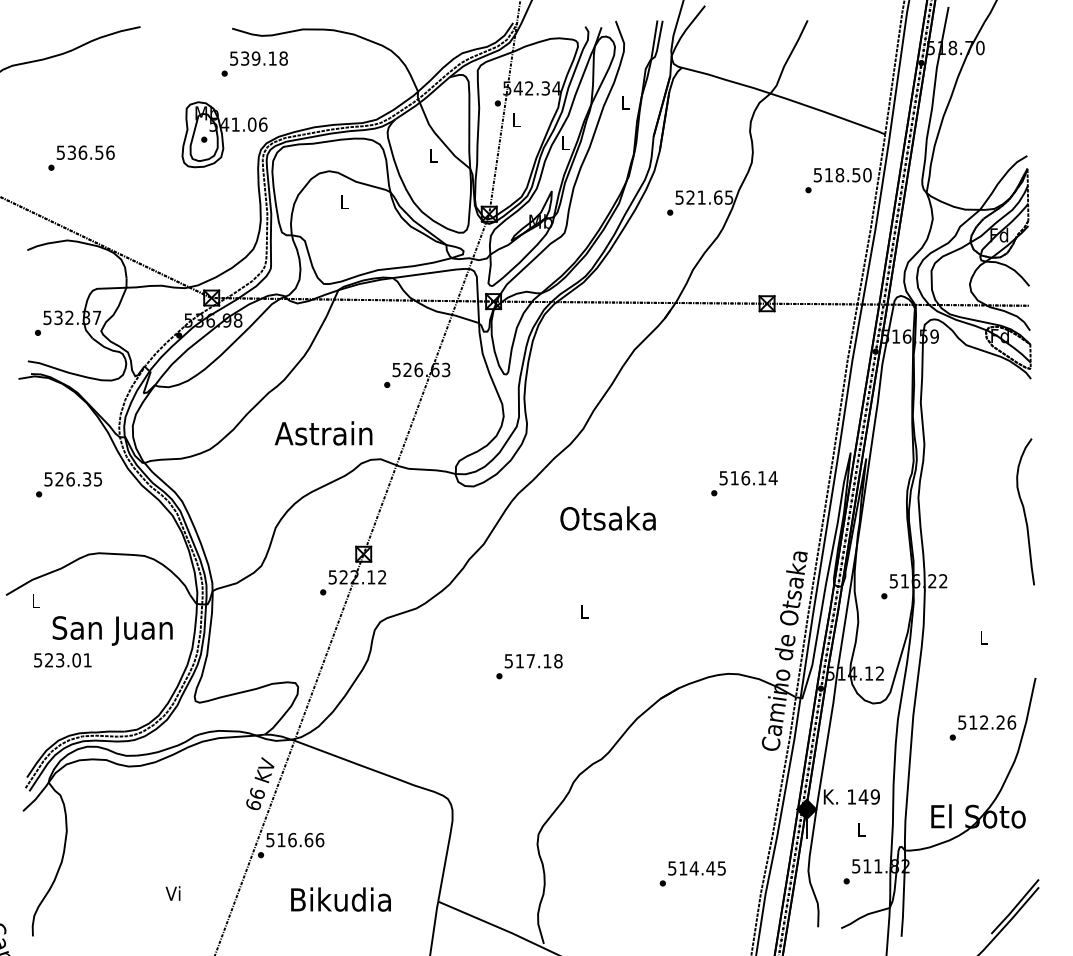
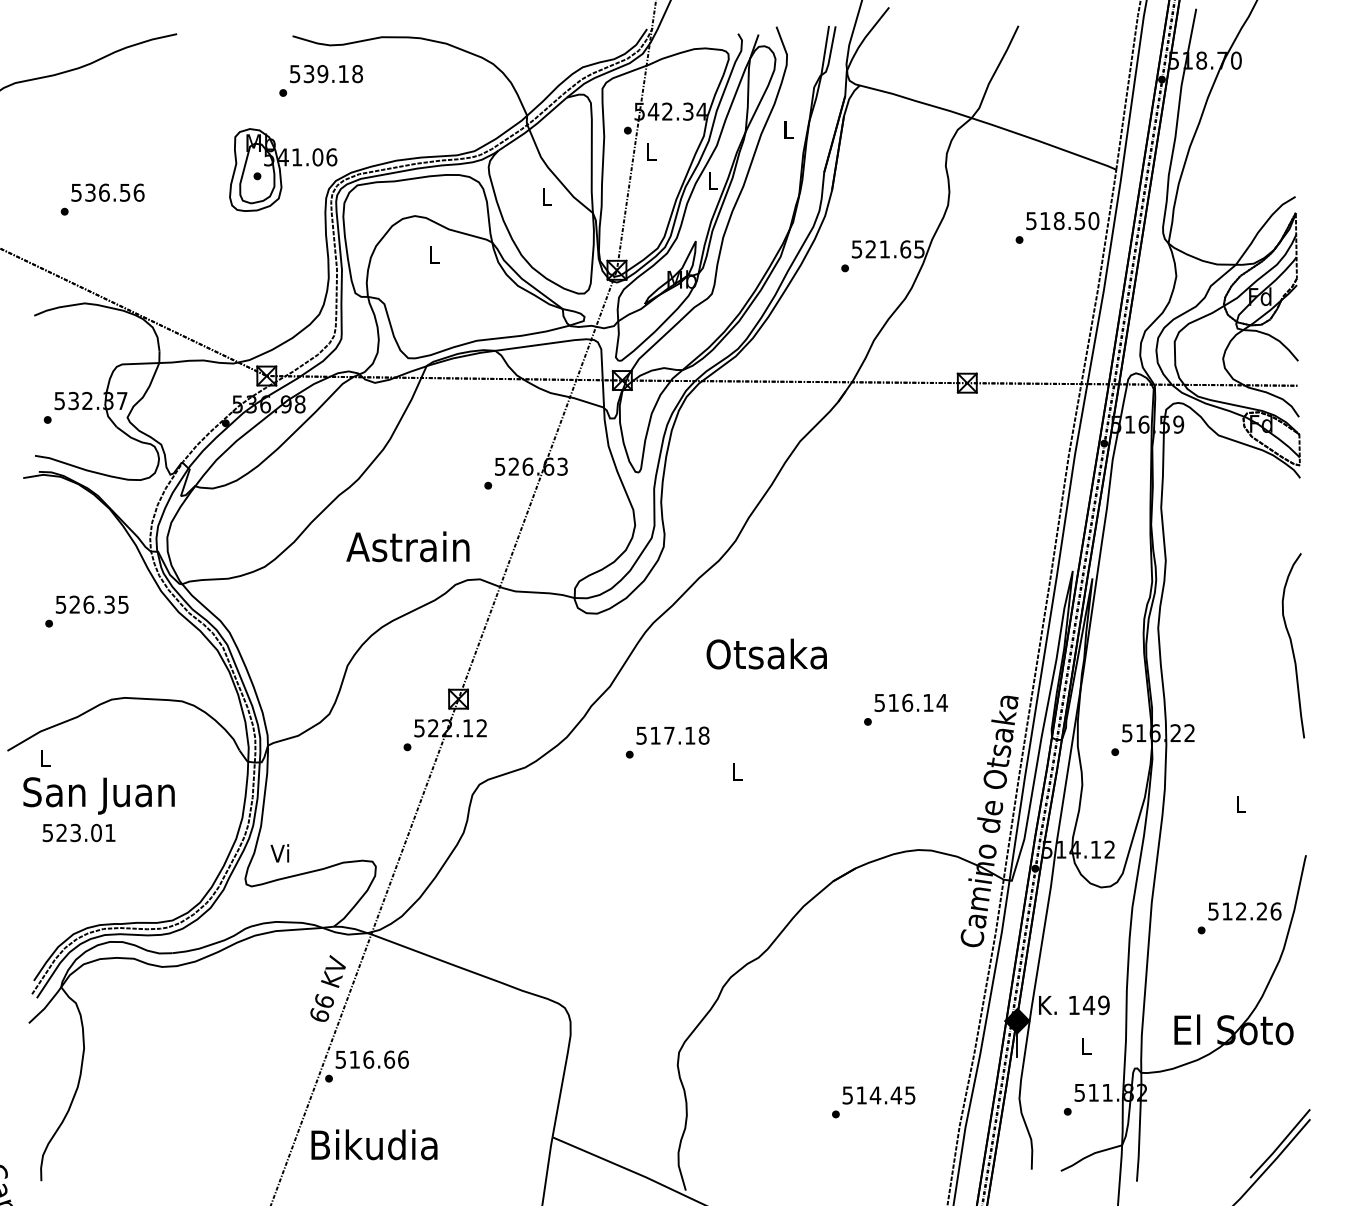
text: (744, 483) -> (906, 709), moved
text: (112, 630) -> (98, 795), moved
text: (529, 666) -> (667, 742), moved
text: (172, 893) -> (279, 853), moved
text: (340, 899) -> (373, 1144), moved

